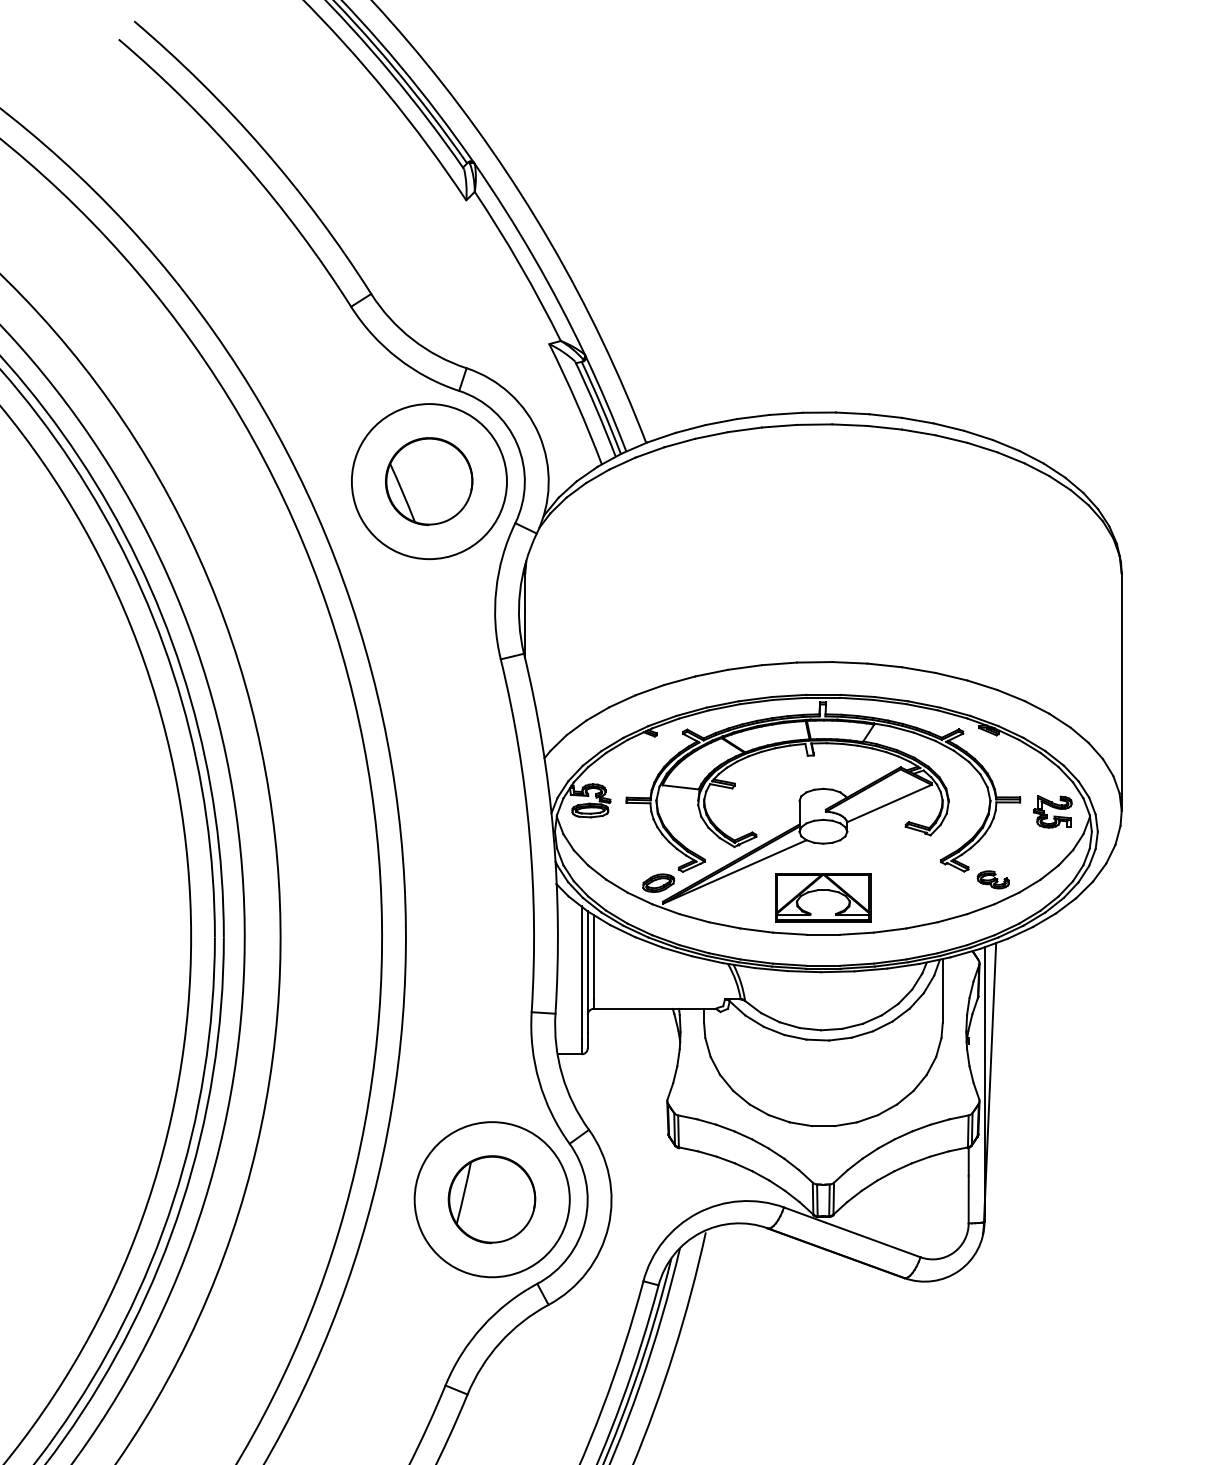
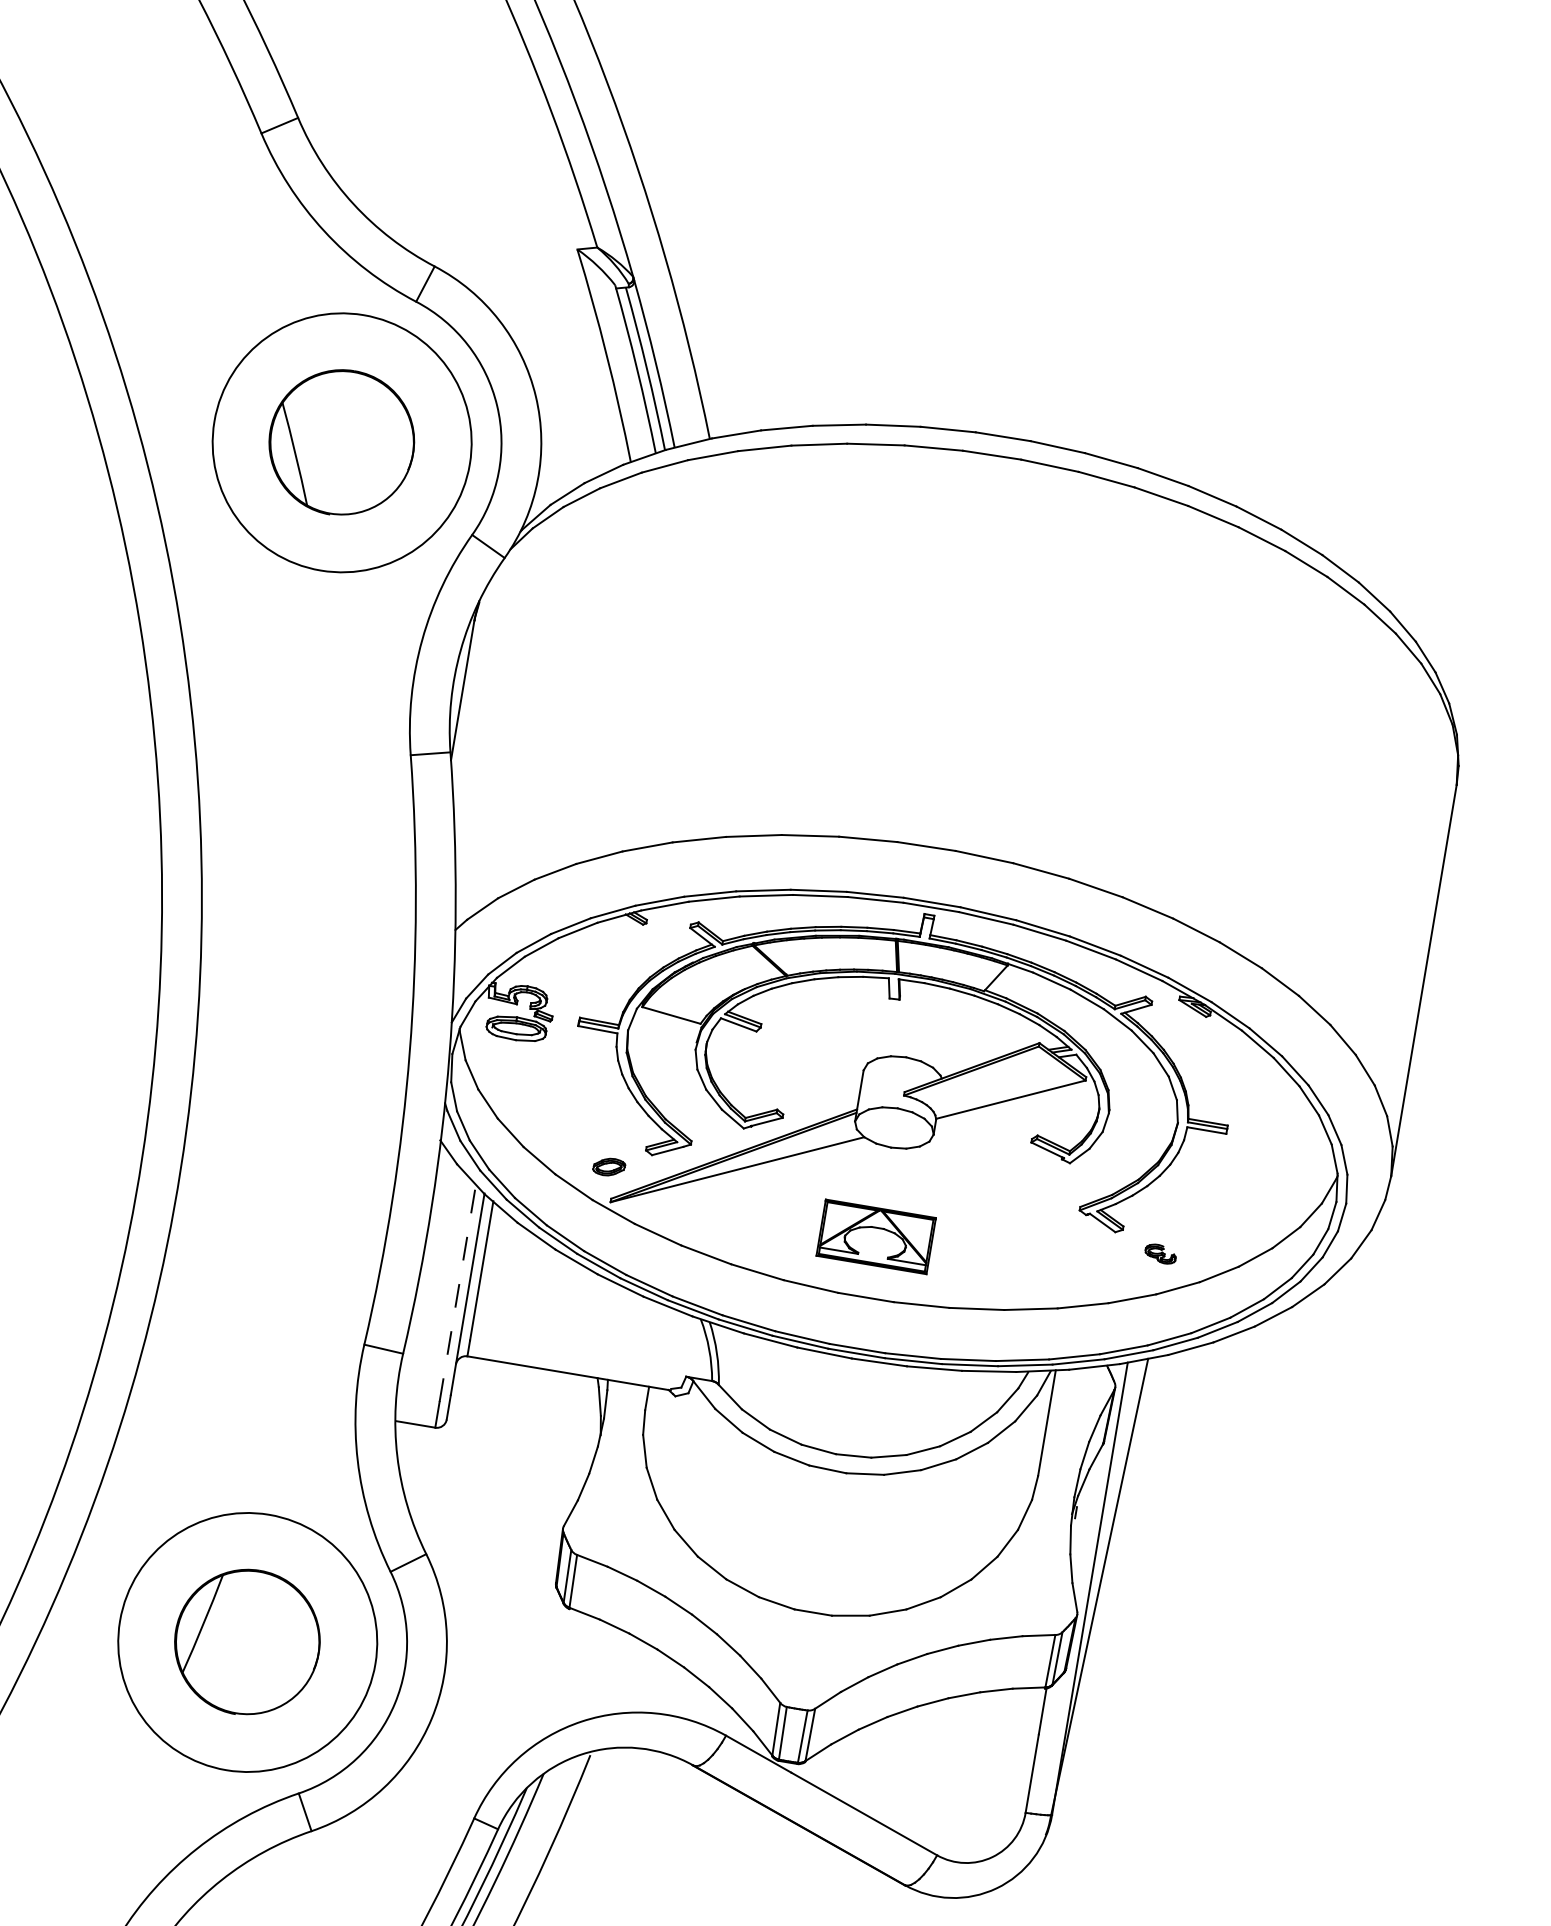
part: (1052, 811) -> (1277, 1157), removed
part: (992, 879) -> (1159, 1253), size x0.6
part: (658, 882) -> (608, 1166), size x0.6
part: (823, 897) -> (876, 1236), size x0.7
line: (581, 971) -> (457, 1291), solid -> dashed

